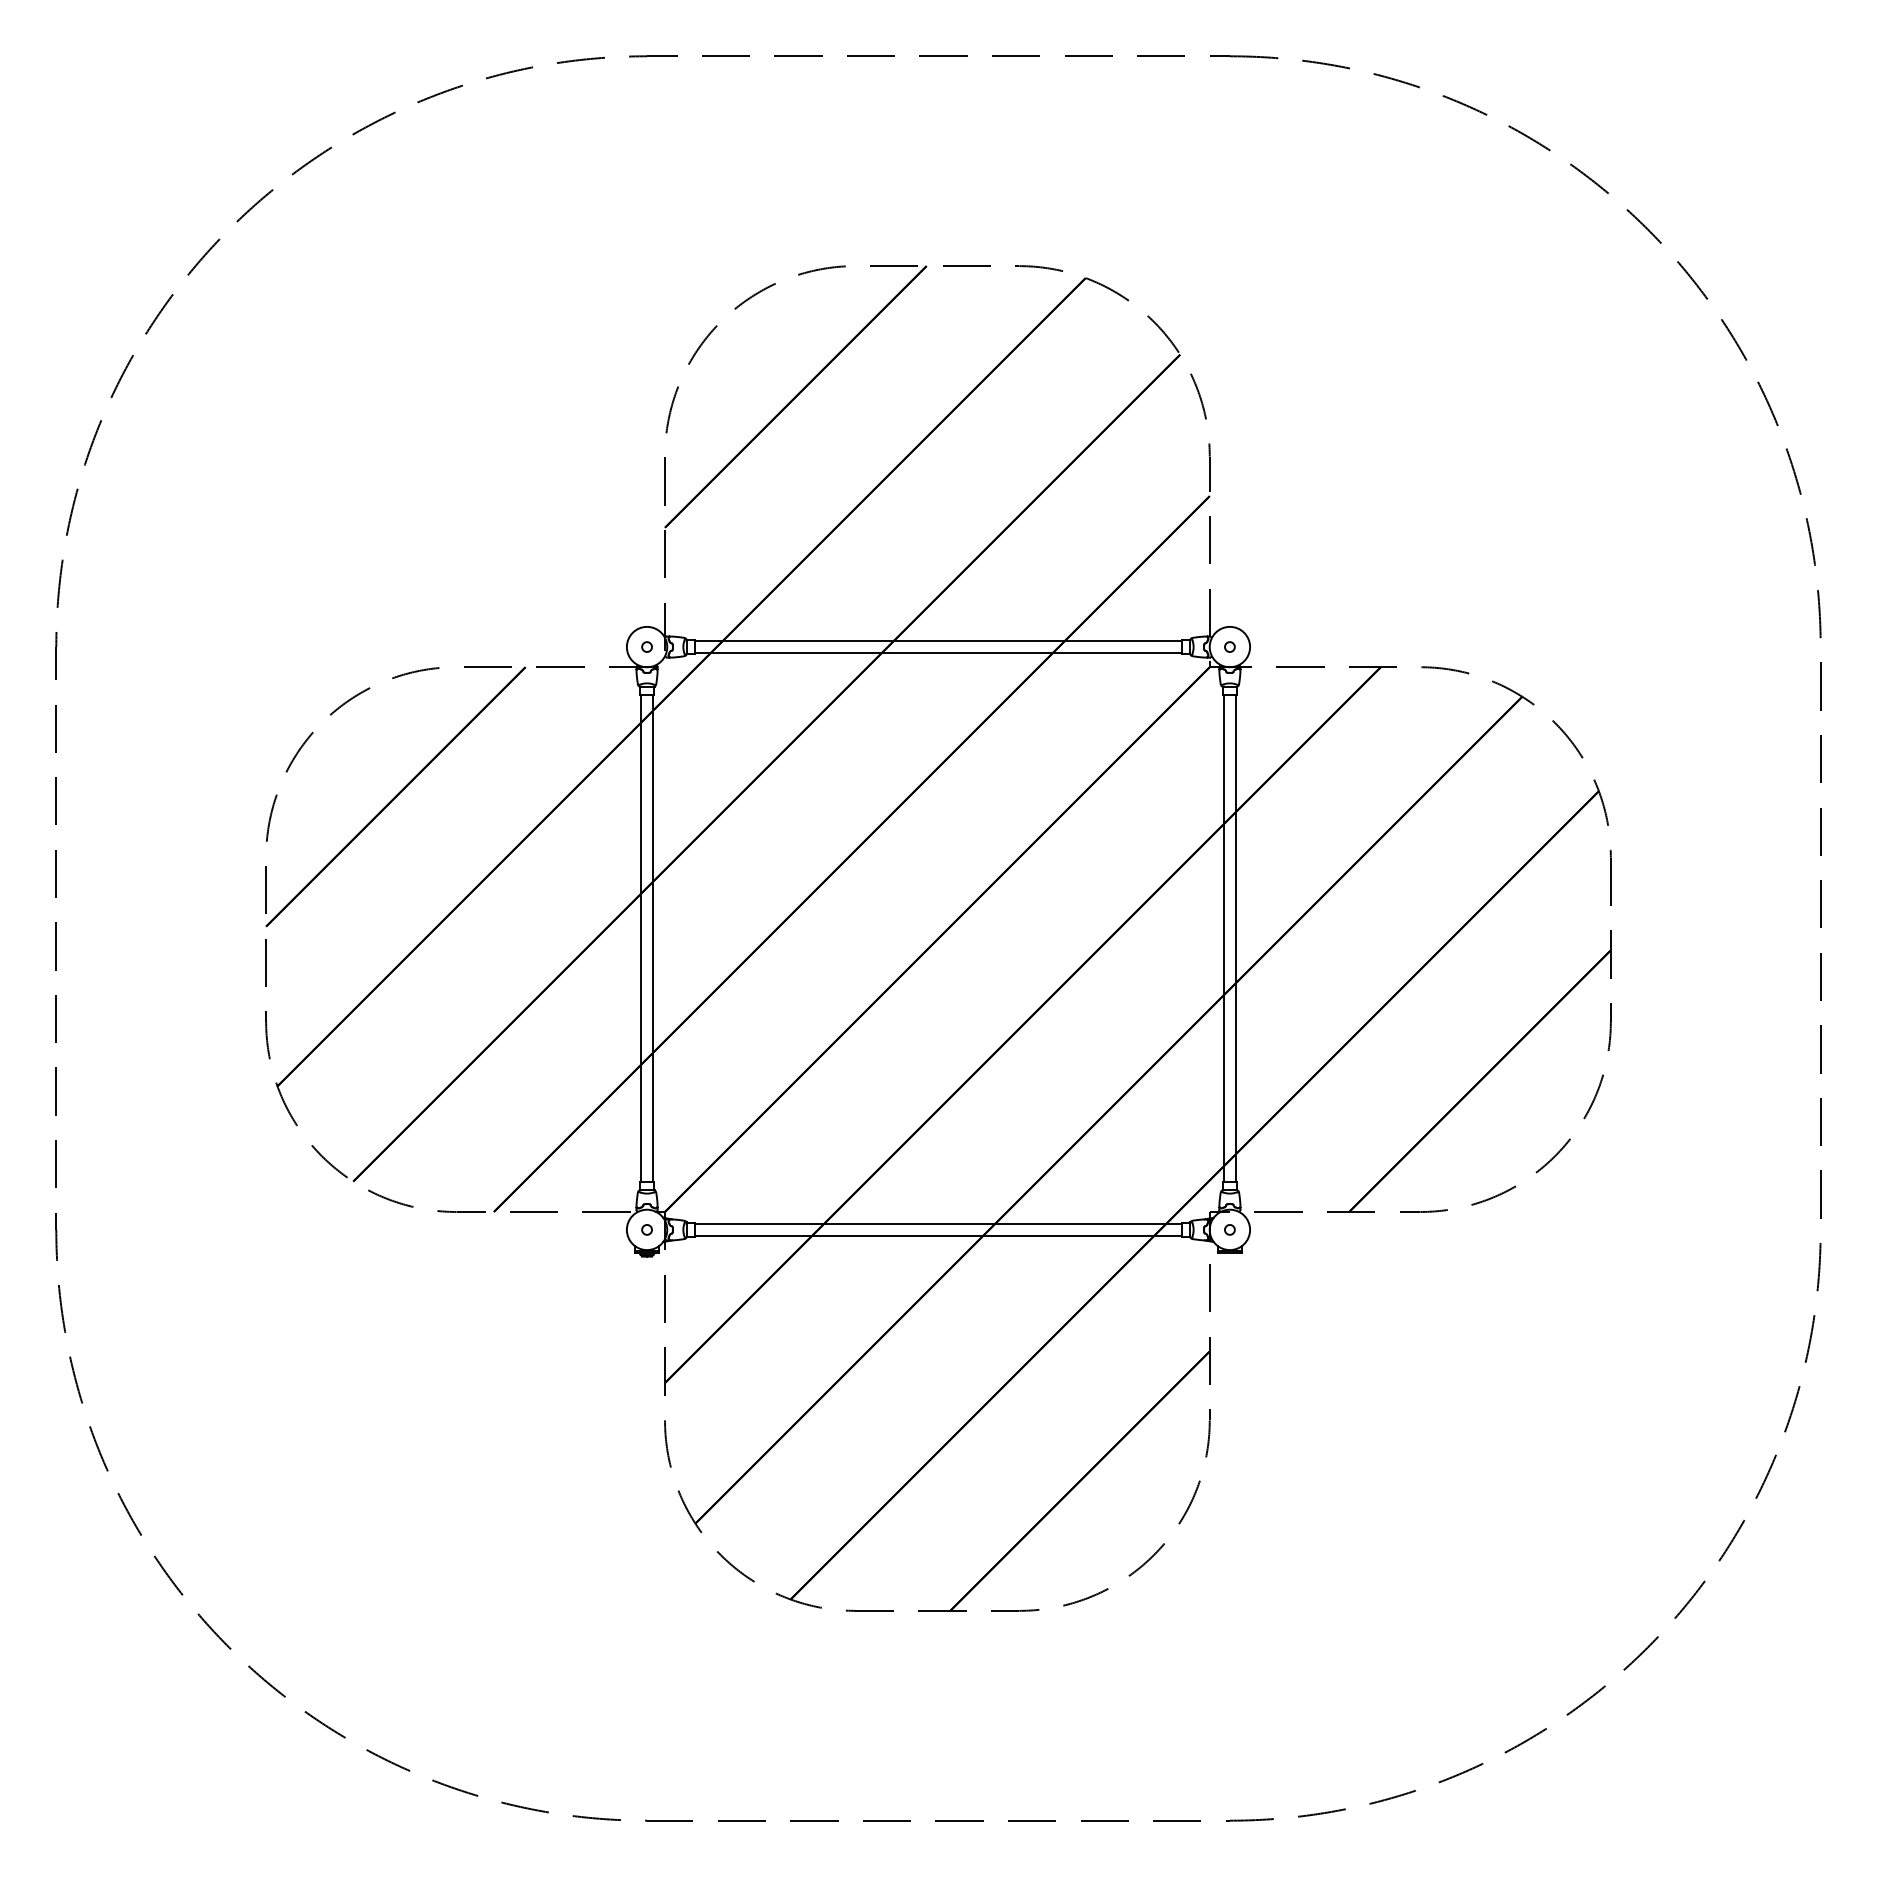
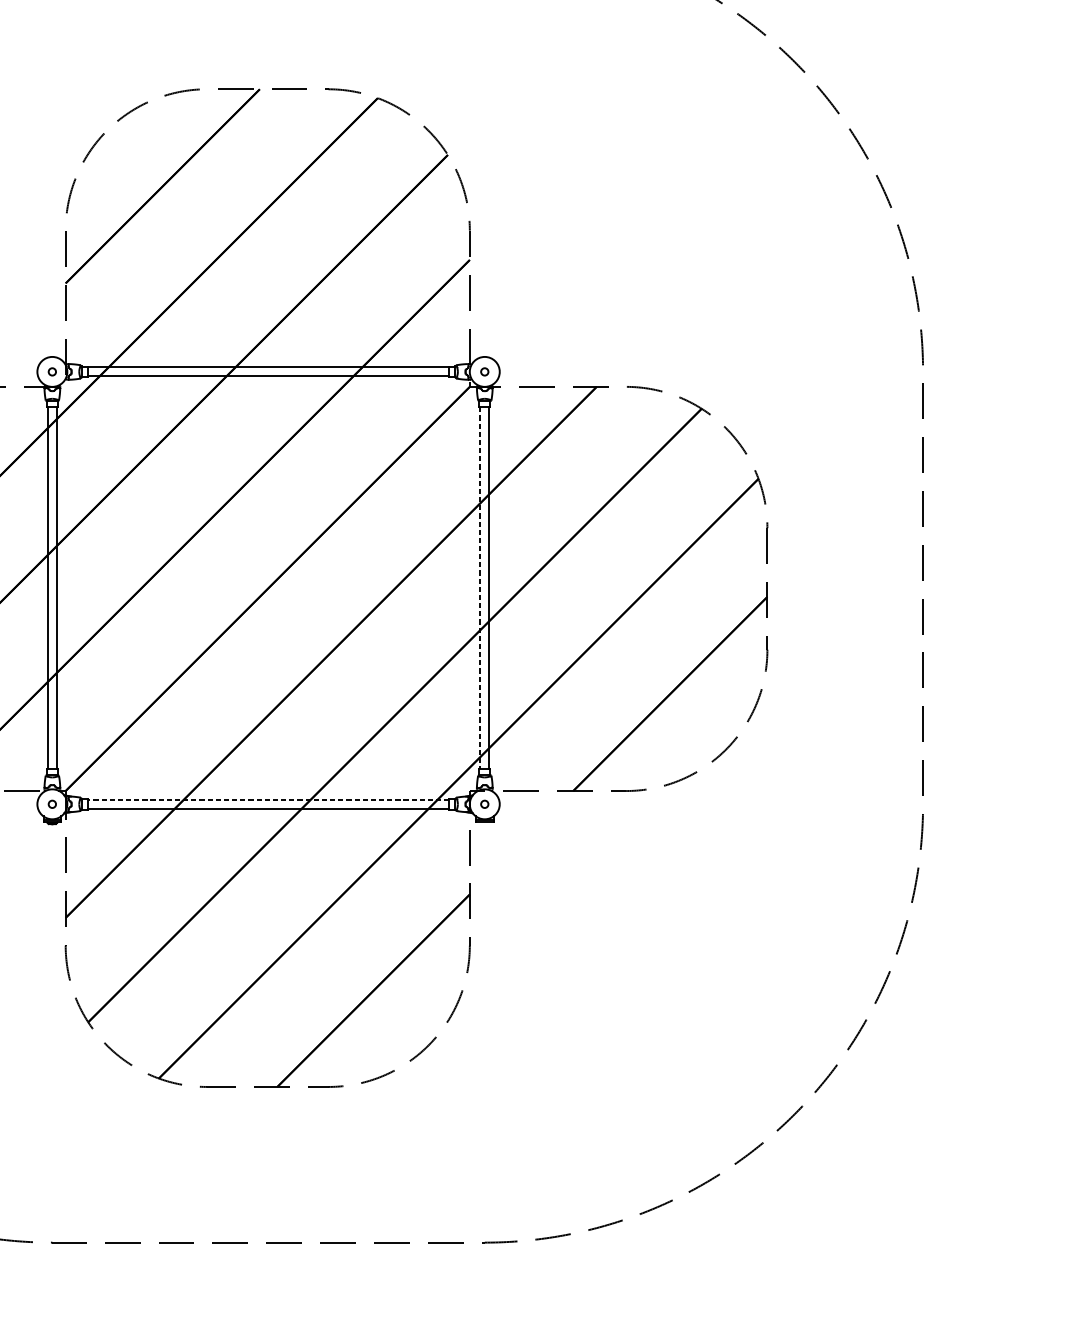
line: (1223, 938) -> (480, 588), solid -> dashed
line: (938, 1223) -> (268, 799), solid -> dashed

